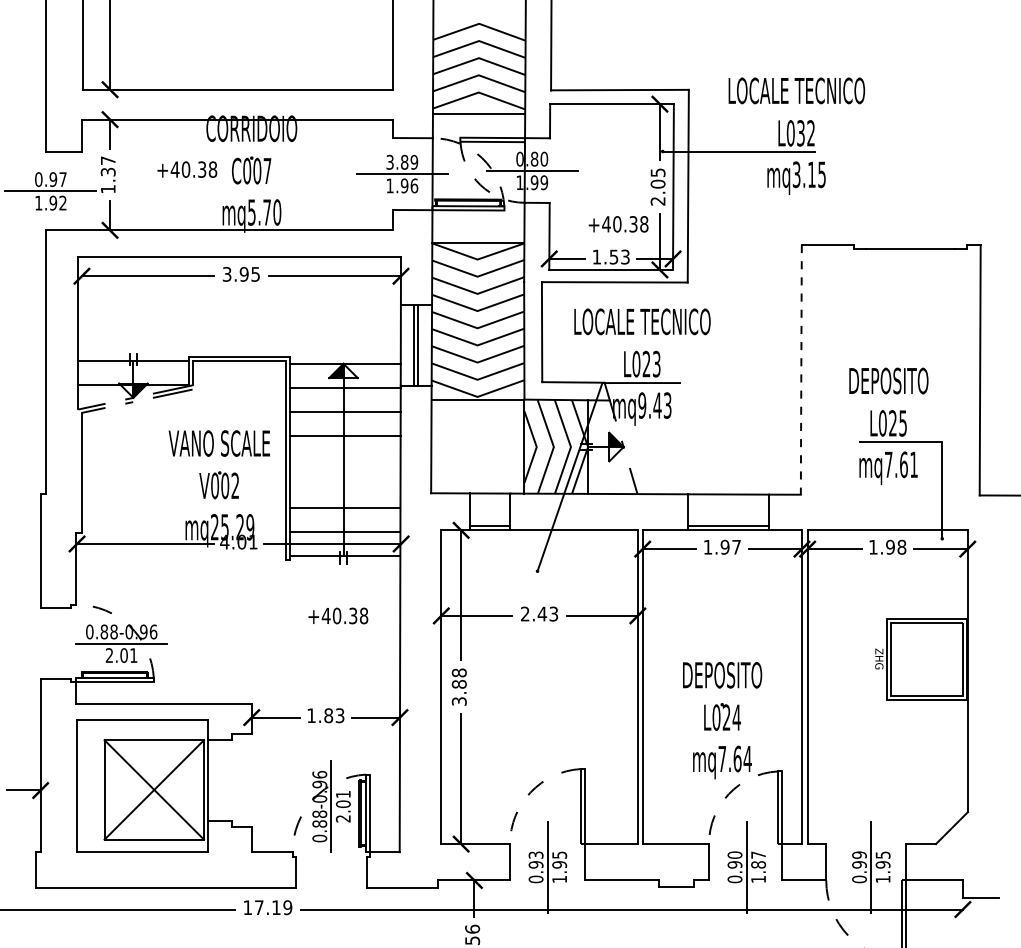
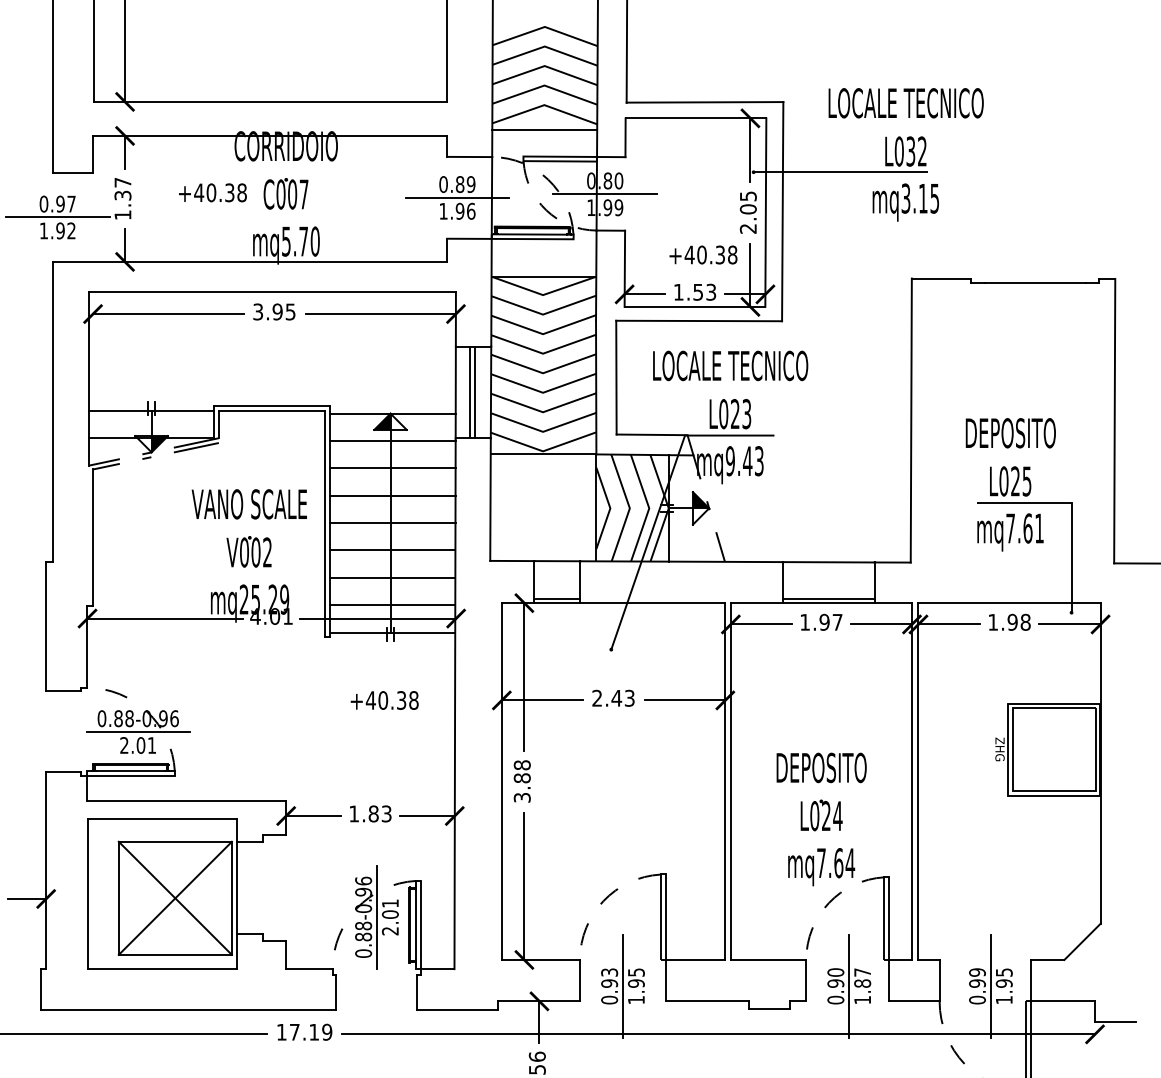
text: (390, 162) -> (443, 184), 3.89 -> 0.89
line: (801, 369) -> (911, 420), dashed -> solid
line: (345, 460) -> (392, 523), added
line: (345, 484) -> (392, 550), added

